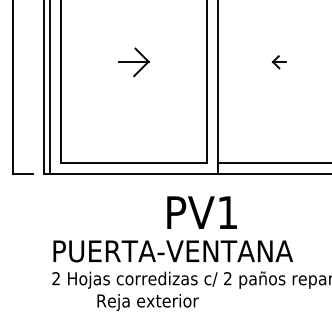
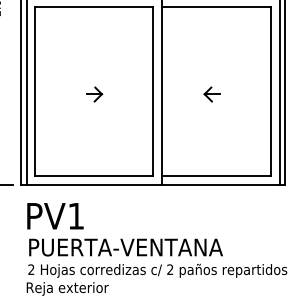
part: (134, 62) -> (94, 94), size x0.62
part: (278, 62) -> (211, 94), size x1.43
text: (202, 212) -> (55, 216), moved
text: (147, 301) -> (67, 288), moved

